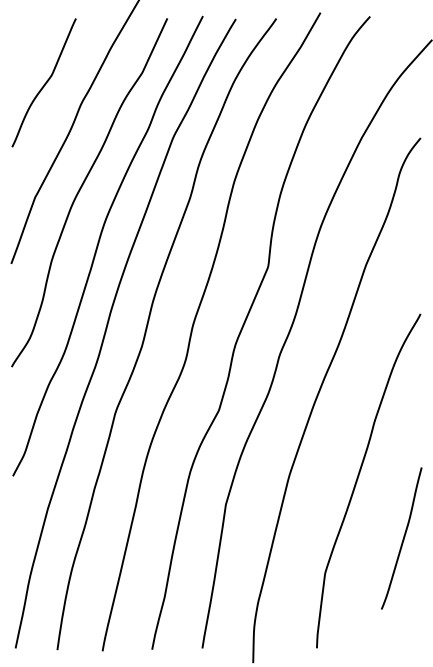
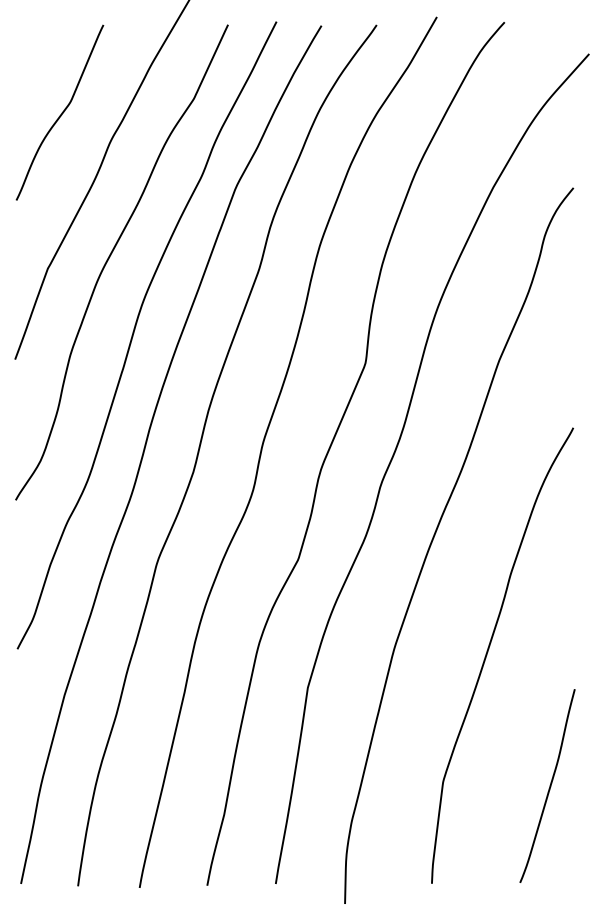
curve: (403, 538) -> (549, 785), moved

